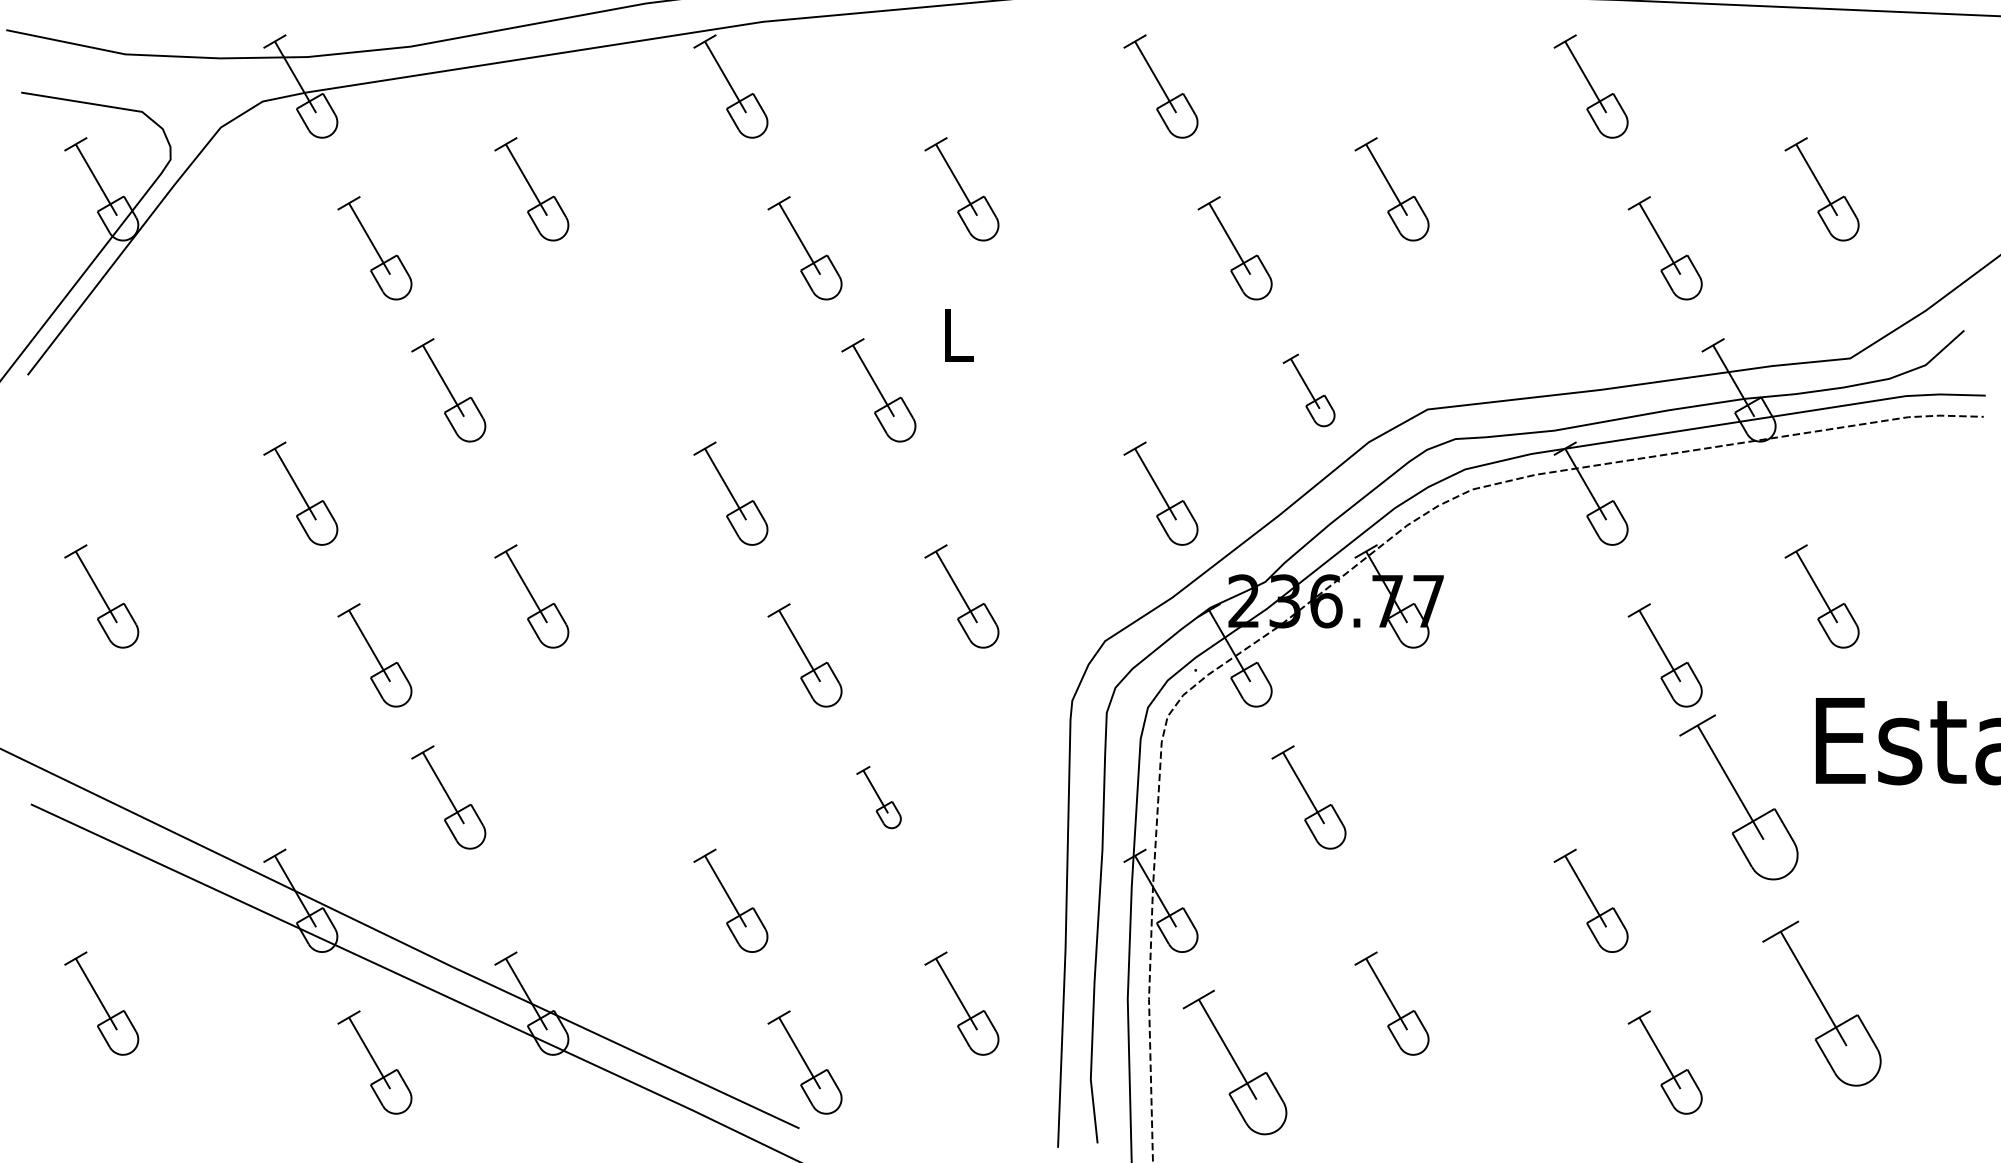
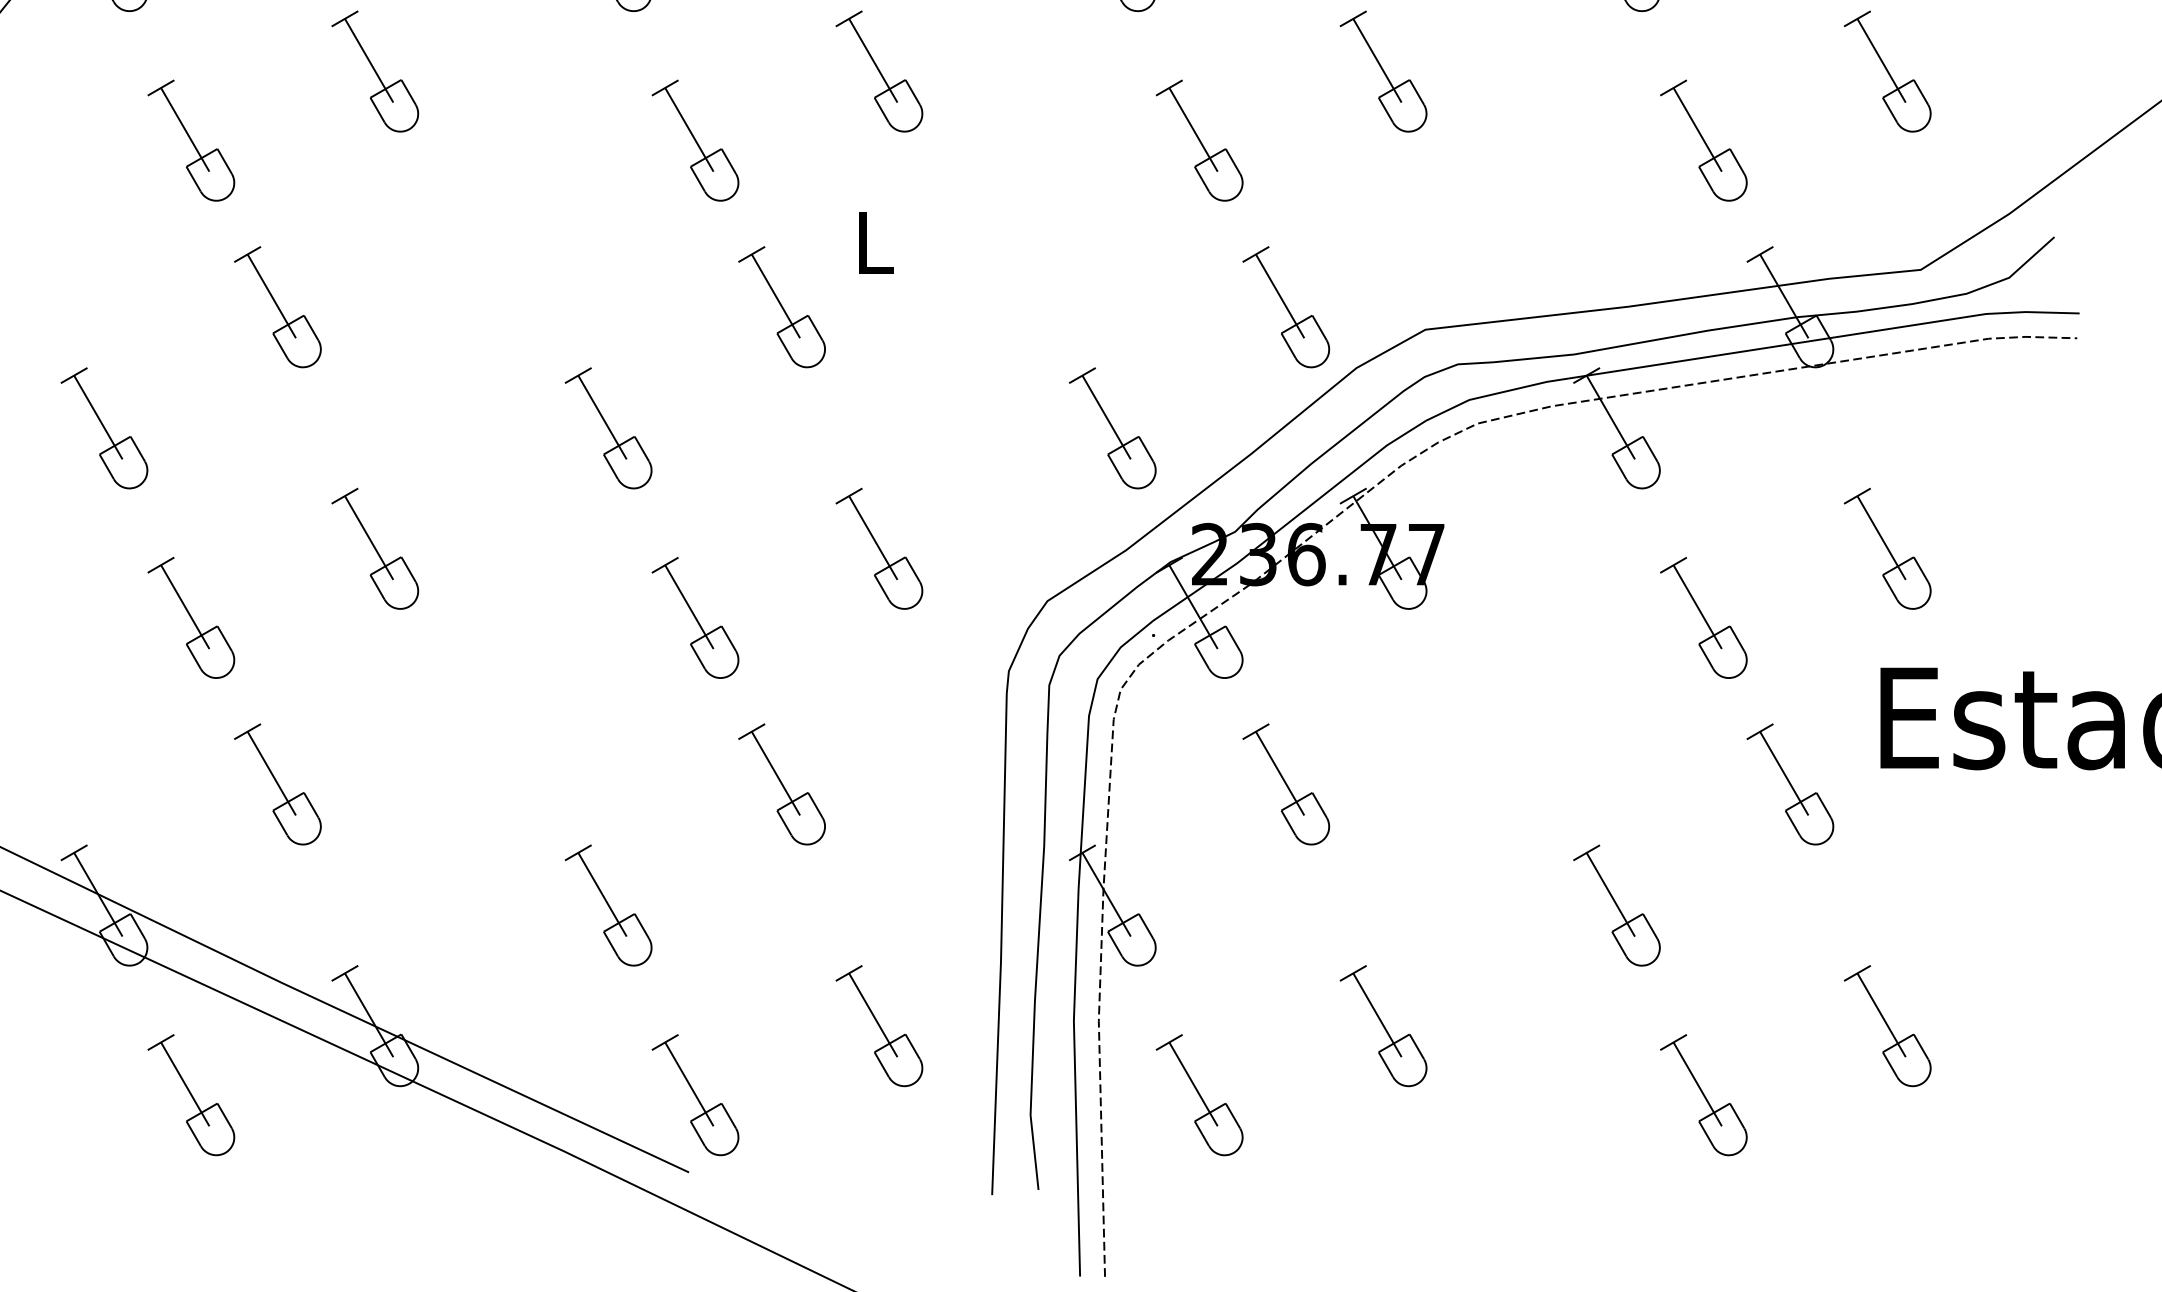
part: (1308, 390) -> (1285, 307), size x1.43
part: (878, 797) -> (781, 784), size x1.67
part: (1738, 797) -> (1789, 784), size x0.62
part: (1821, 1003) -> (1887, 1025), size x0.62
part: (1234, 1062) -> (1199, 1095), size x0.71

